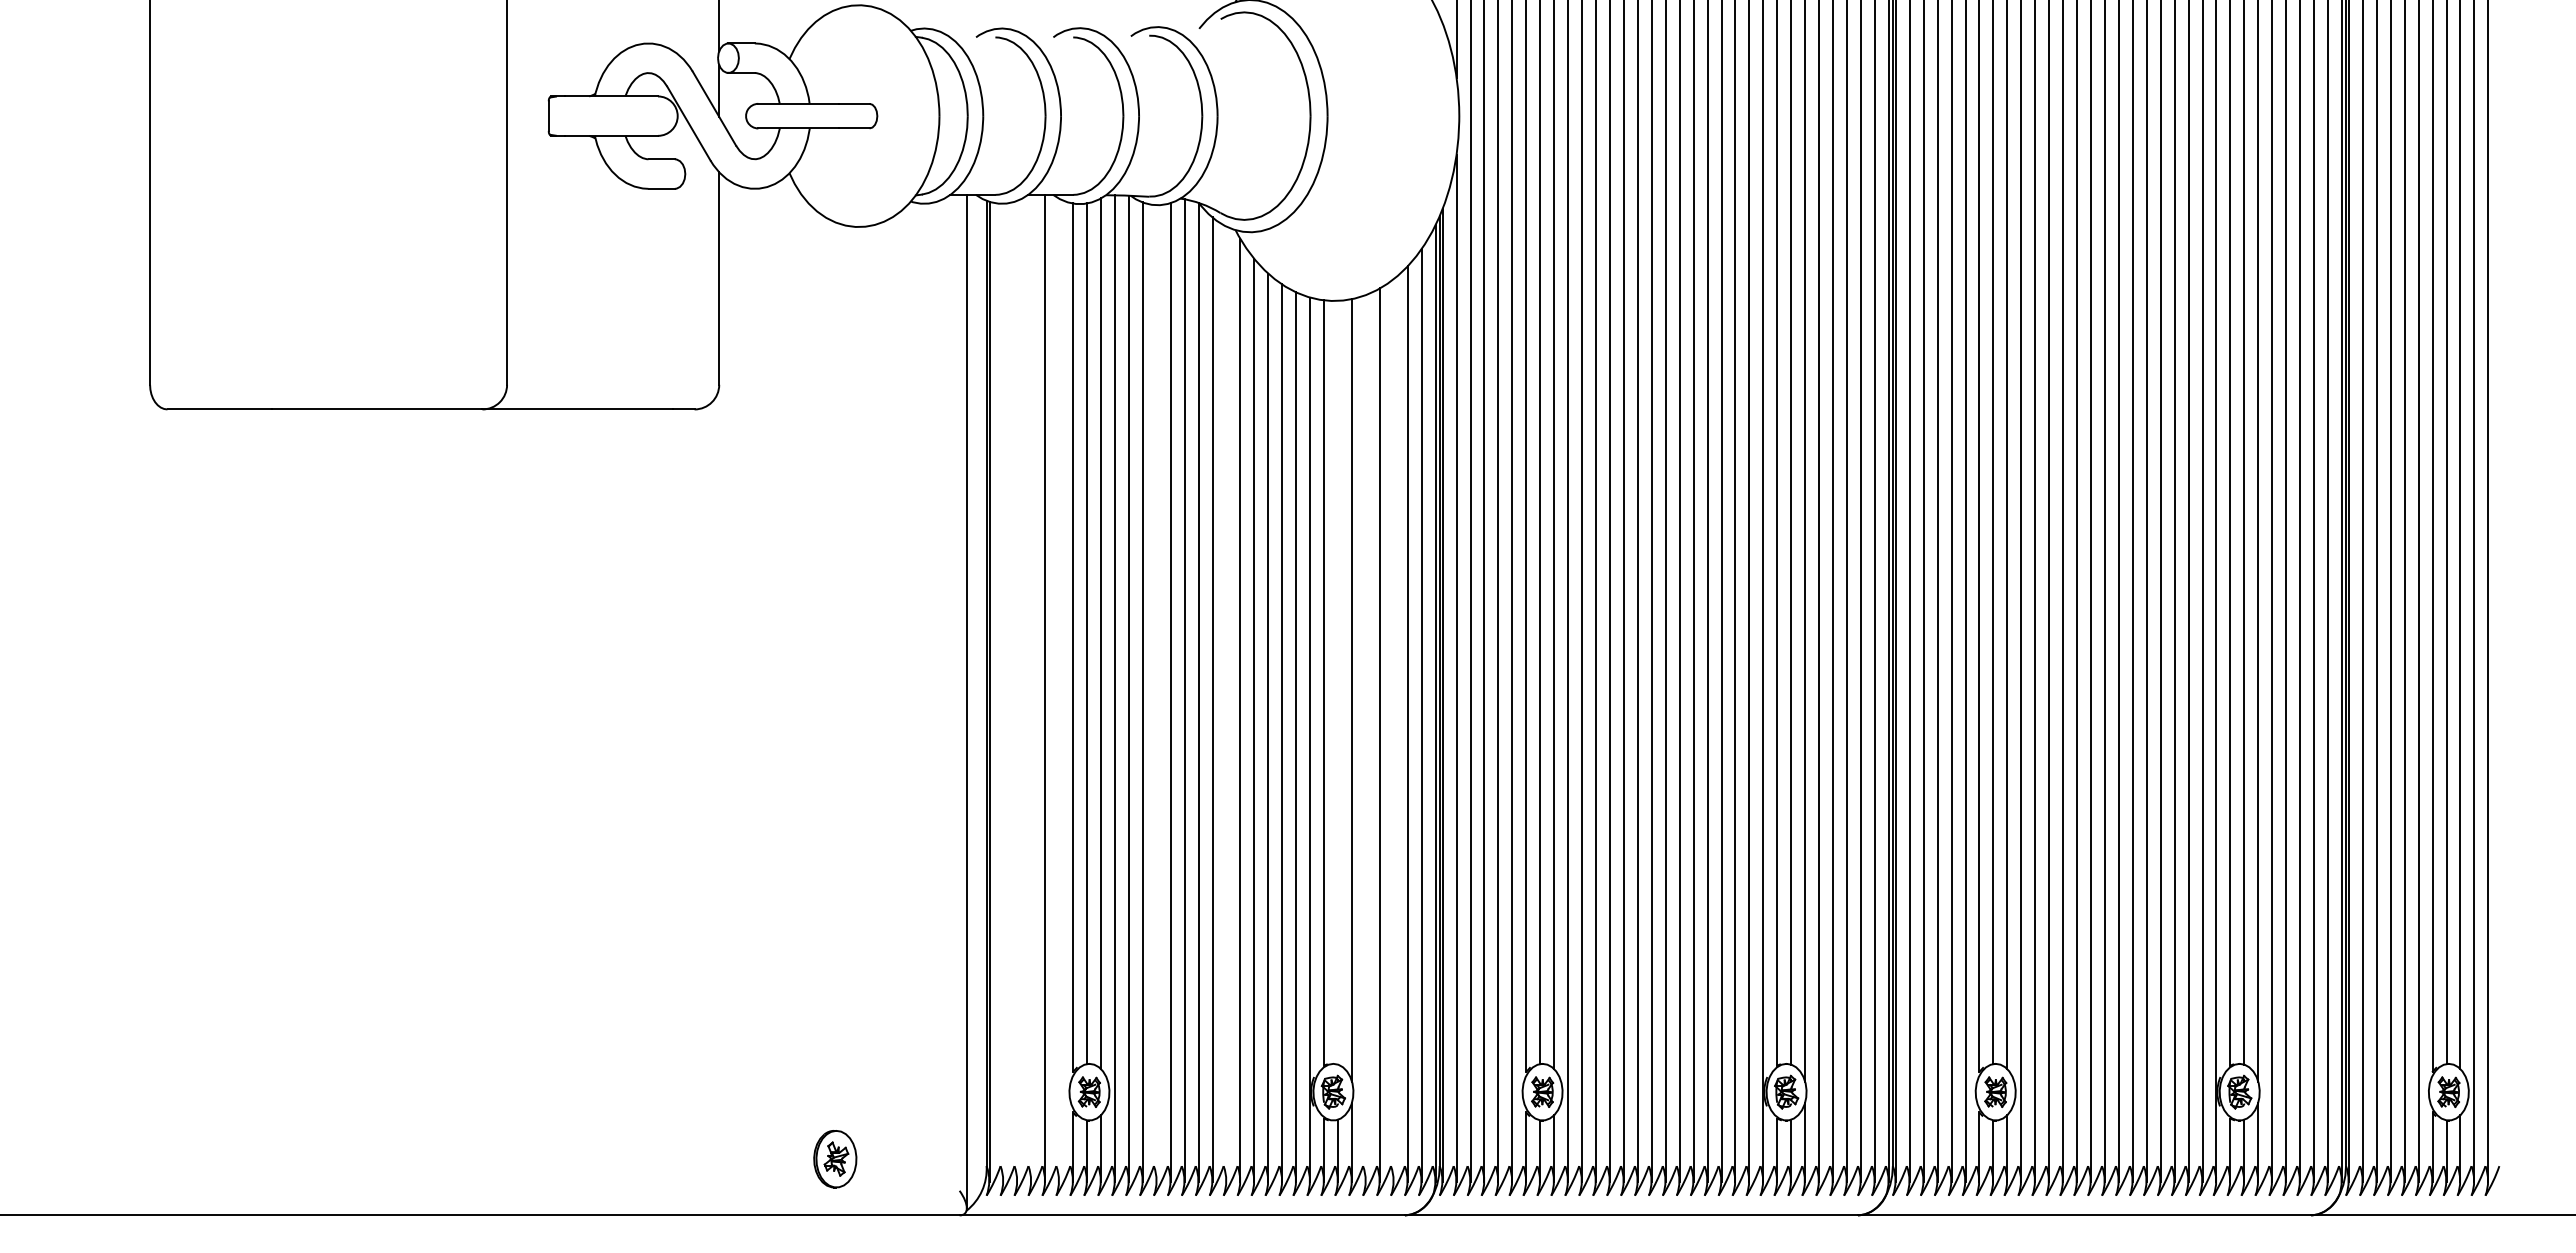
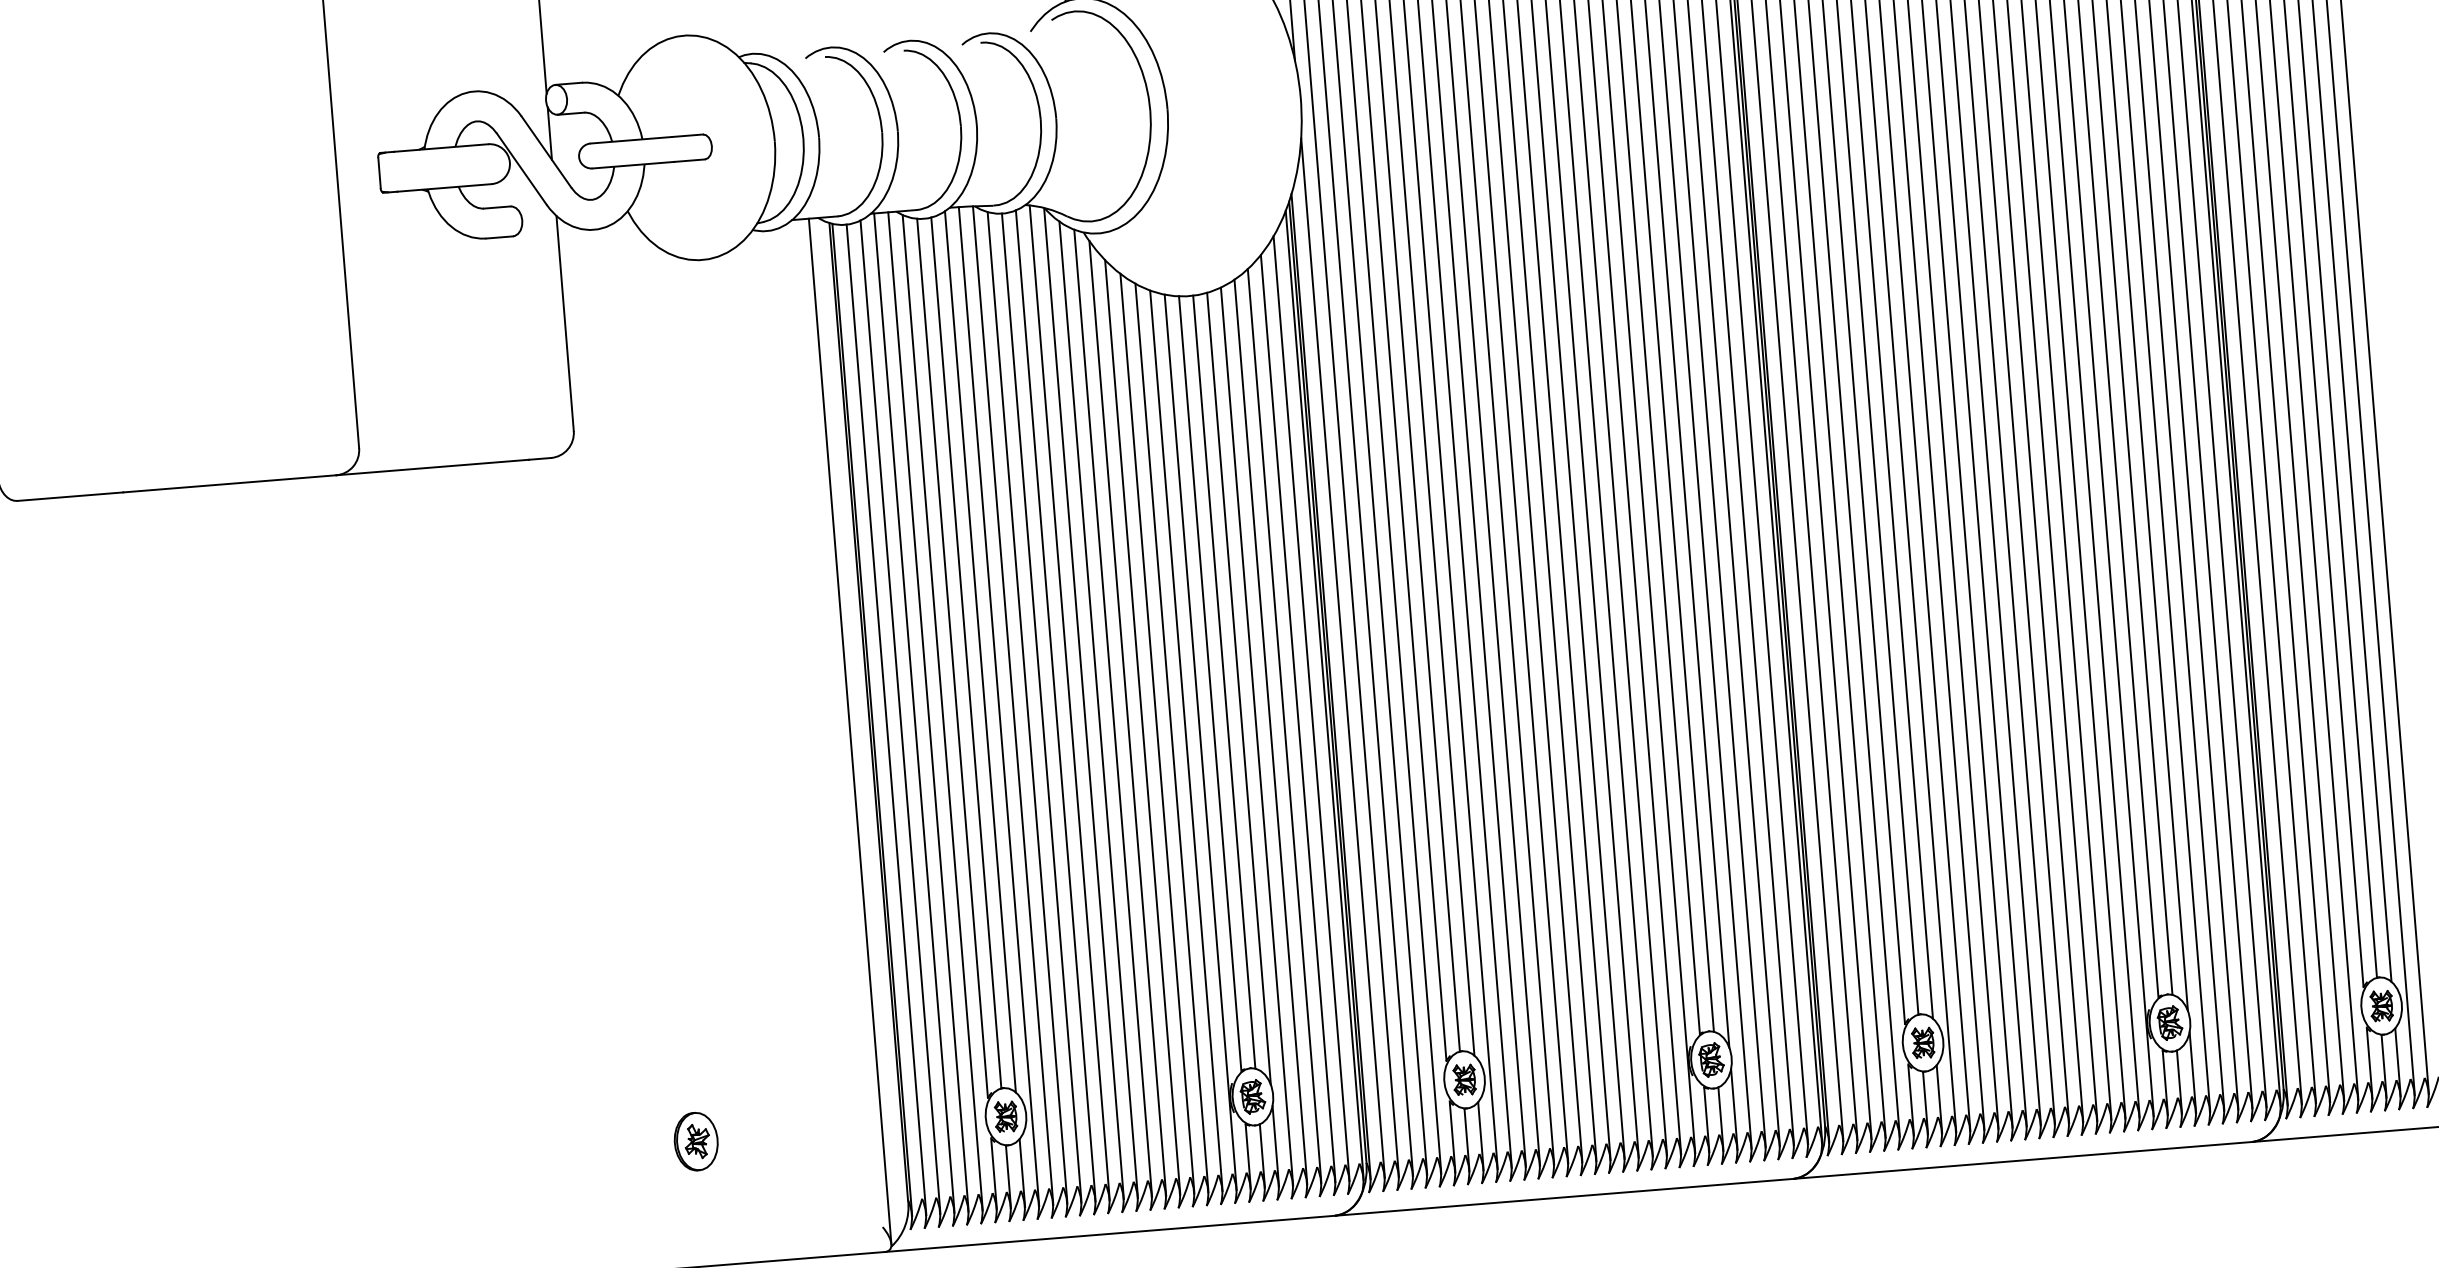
line: (1338, 682) -> (1224, 681), added
line: (1031, 688) -> (914, 712), added
line: (1059, 690) -> (943, 712), added
line: (1017, 691) -> (900, 717), added
line: (1003, 692) -> (886, 719), added
line: (1156, 693) -> (1041, 707), added
line: (1226, 704) -> (1113, 713), added
line: (1393, 730) -> (1284, 725), added
line: (1365, 738) -> (1256, 736), added
part: (835, 1159) -> (696, 1141), moved

